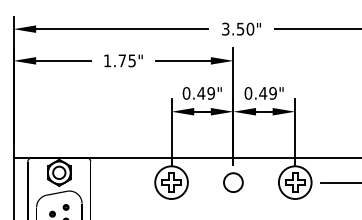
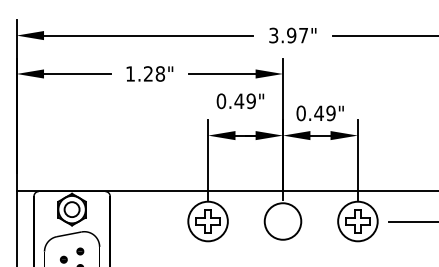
text: (245, 28) -> (297, 34), 3.50" -> 3.97"
text: (127, 60) -> (154, 73), 1.75" -> 1.28"
text: (201, 93) -> (239, 101), moved
circle: (233, 182) -> (283, 221), size x1.6

